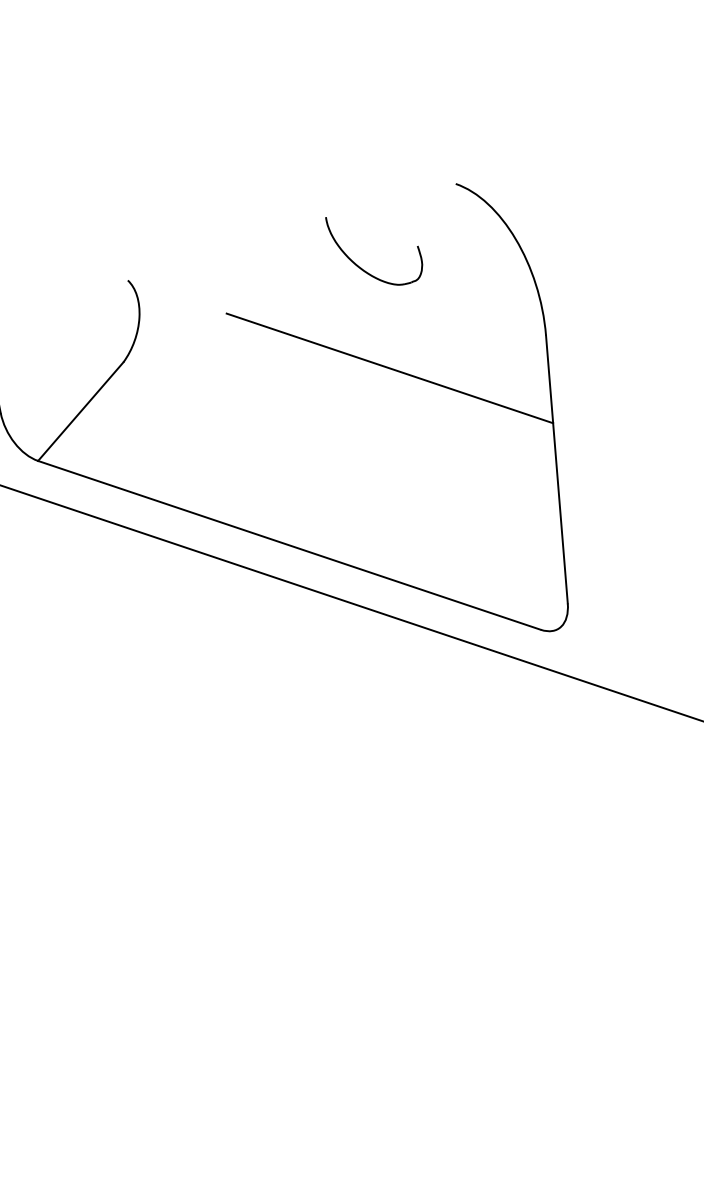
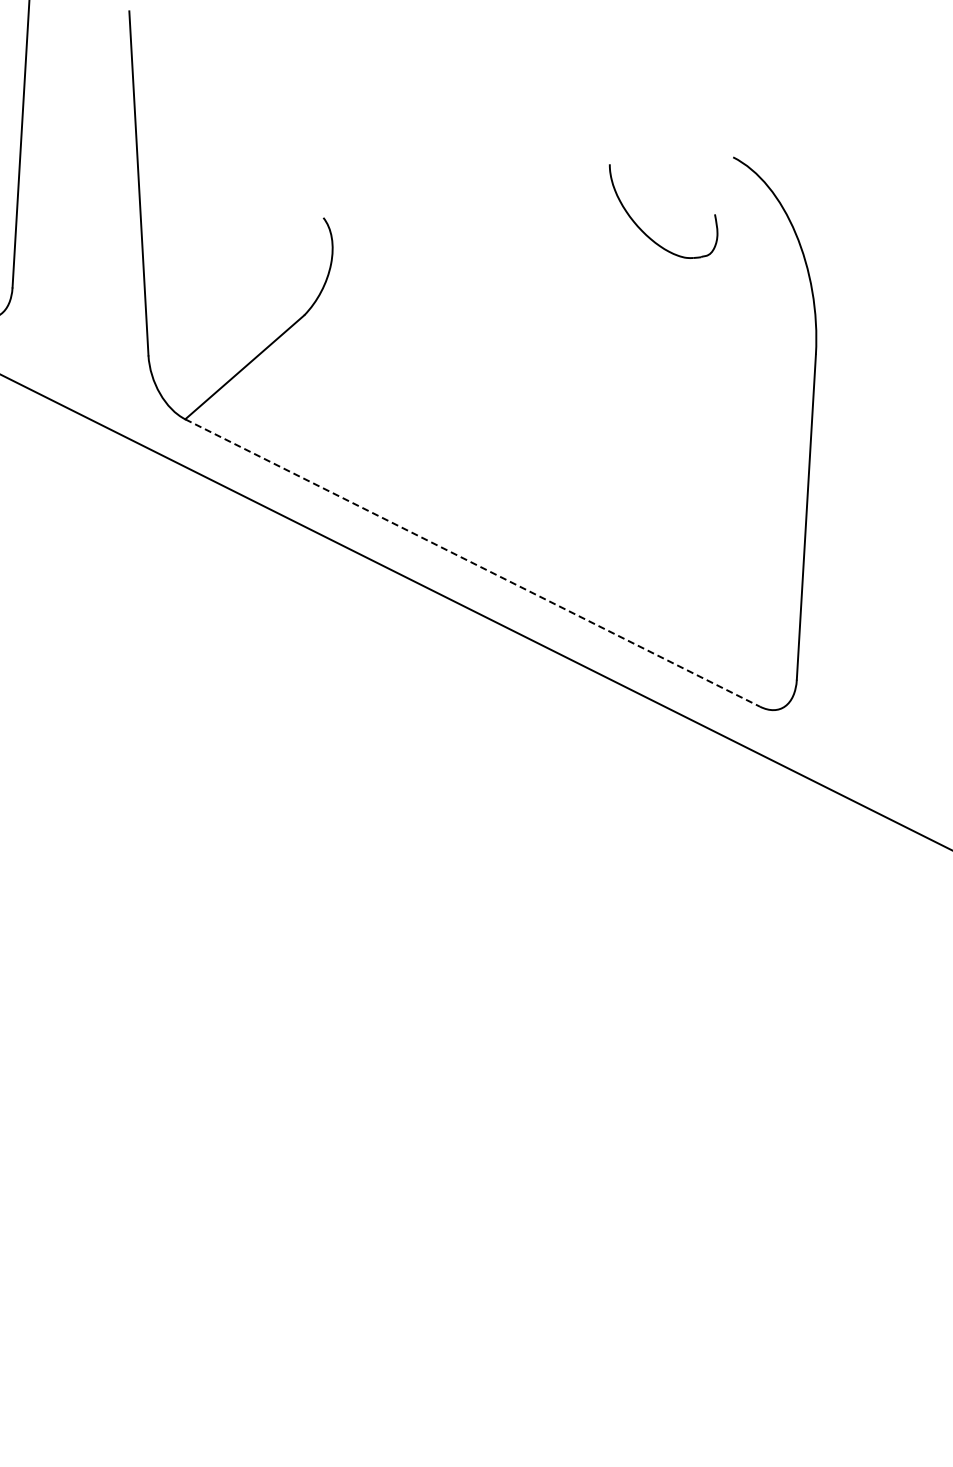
part: (361, 267) -> (643, 230), moved
line: (389, 368) -> (622, 367), removed
line: (290, 545) -> (473, 563), solid -> dashed

